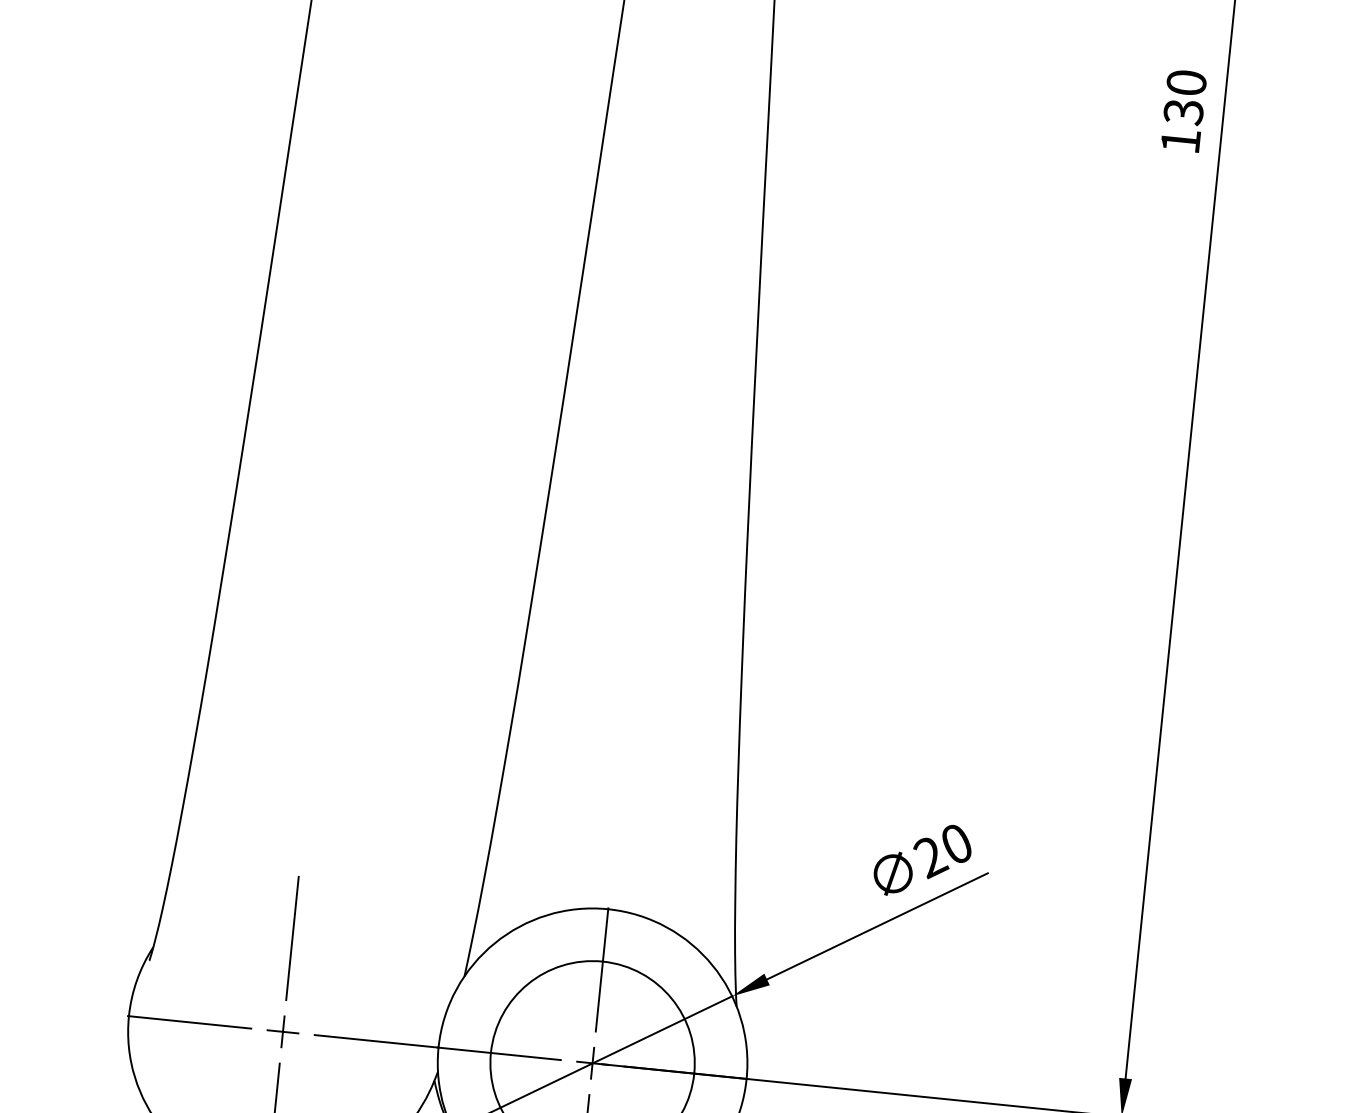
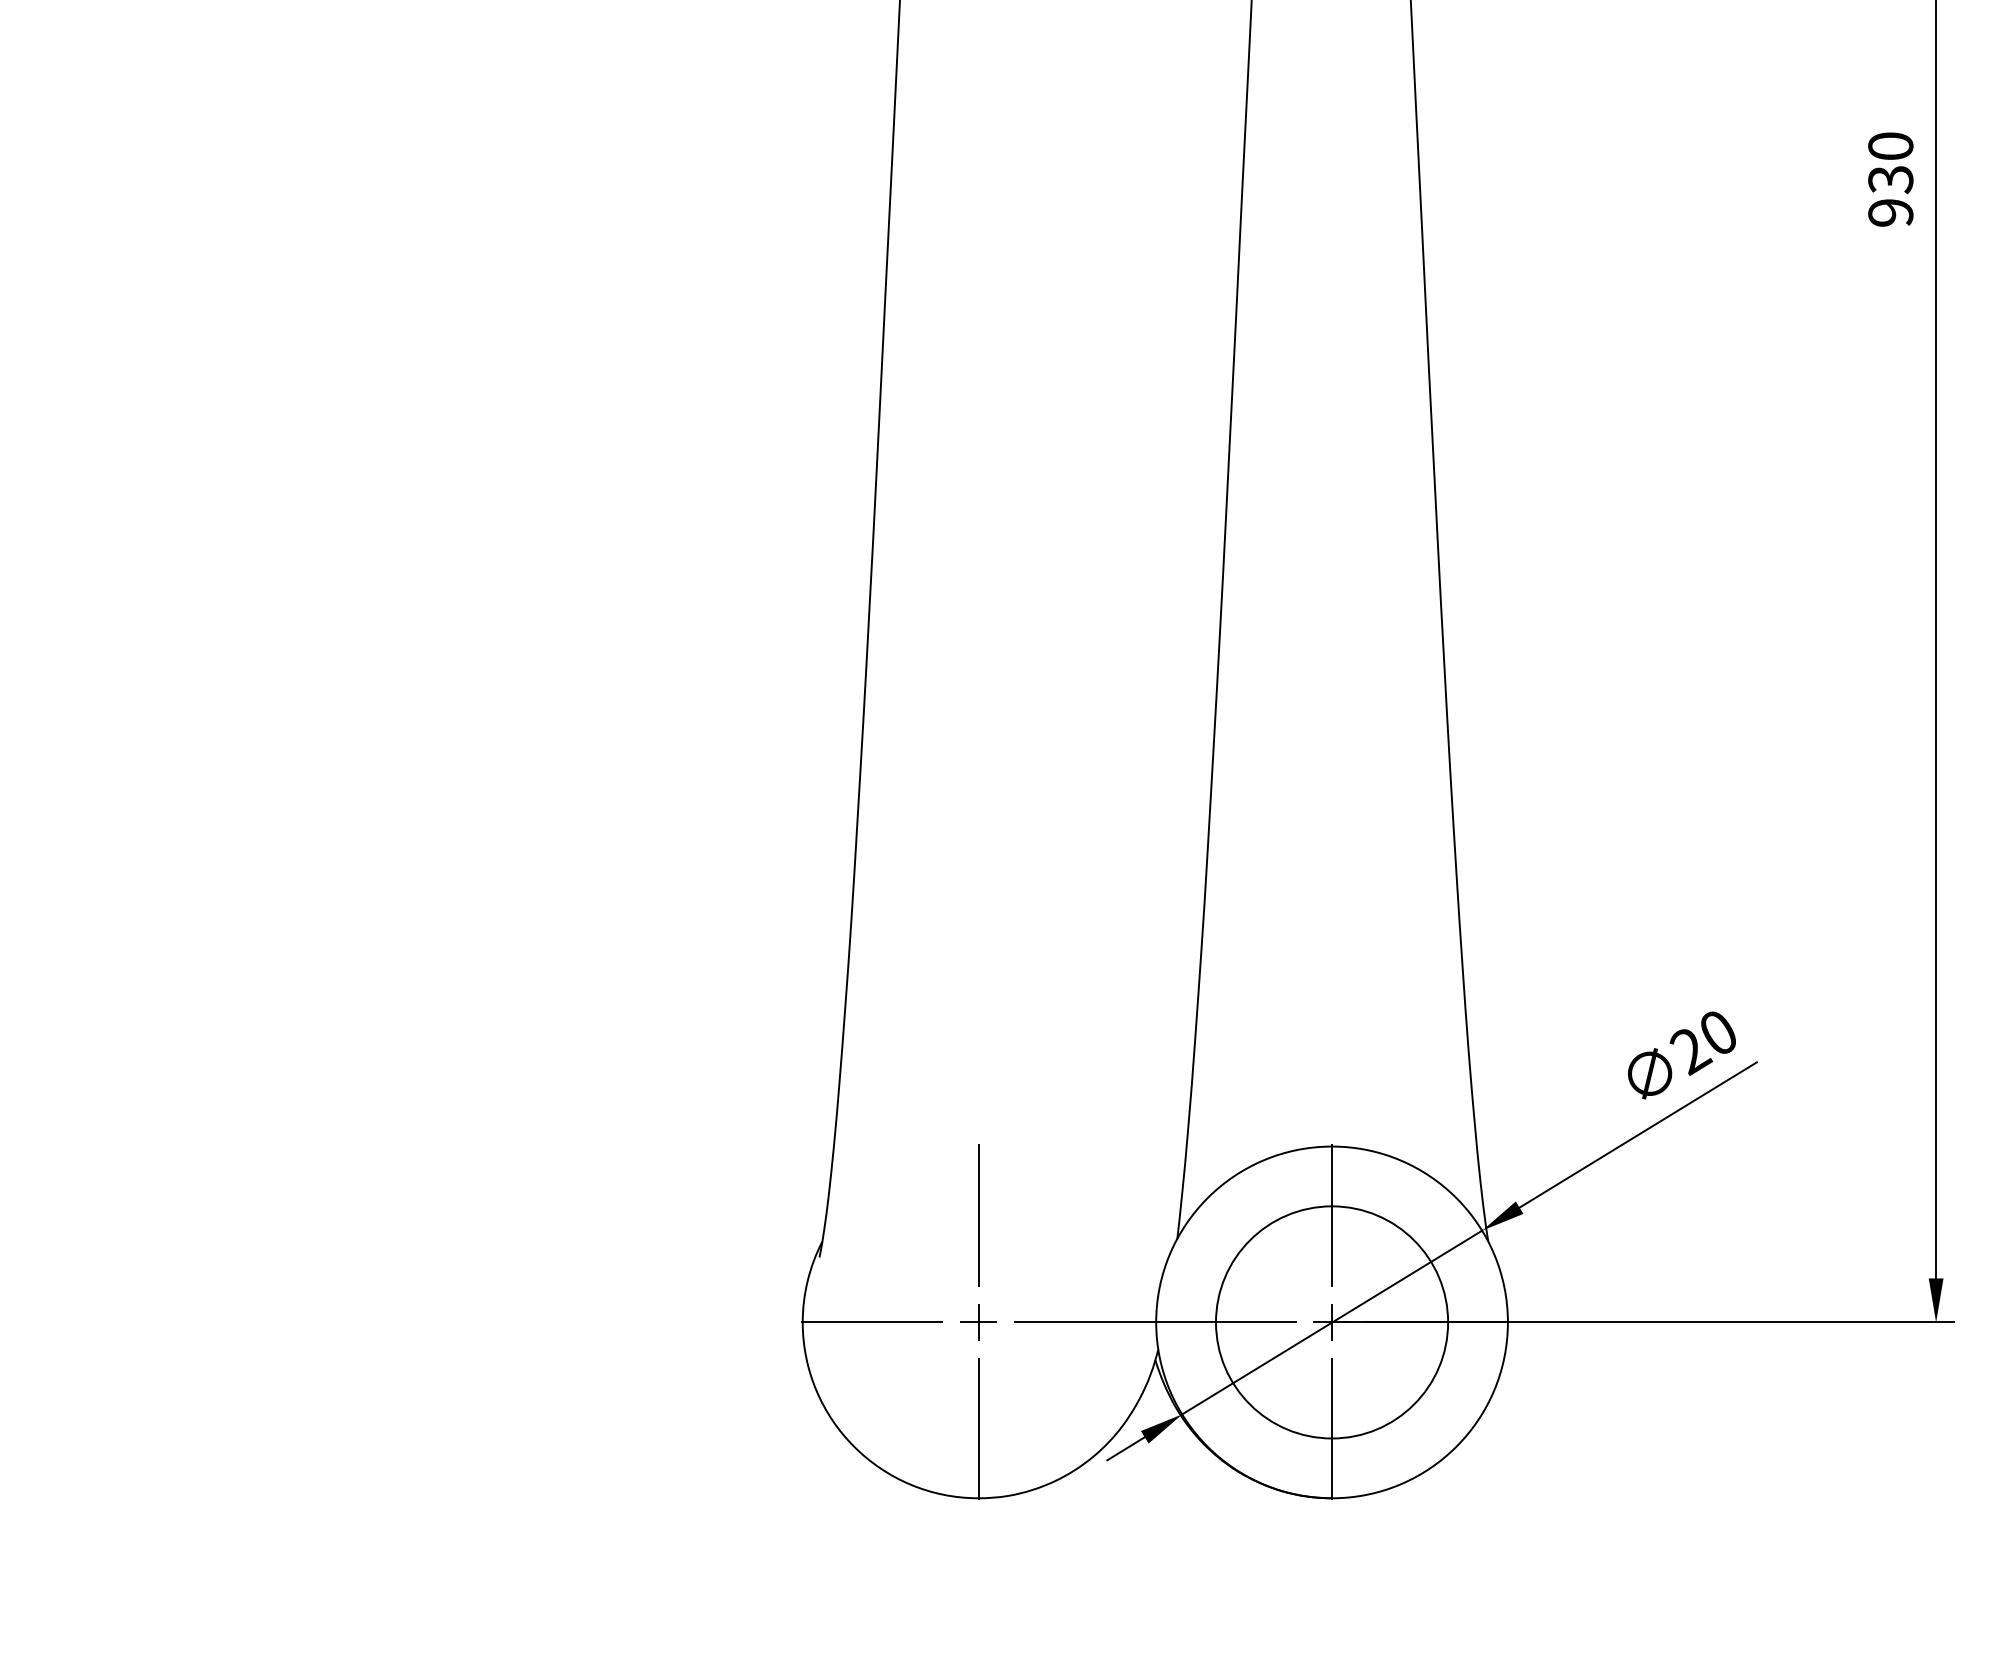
text: (1180, 140) -> (1890, 212), 130 -> 930

